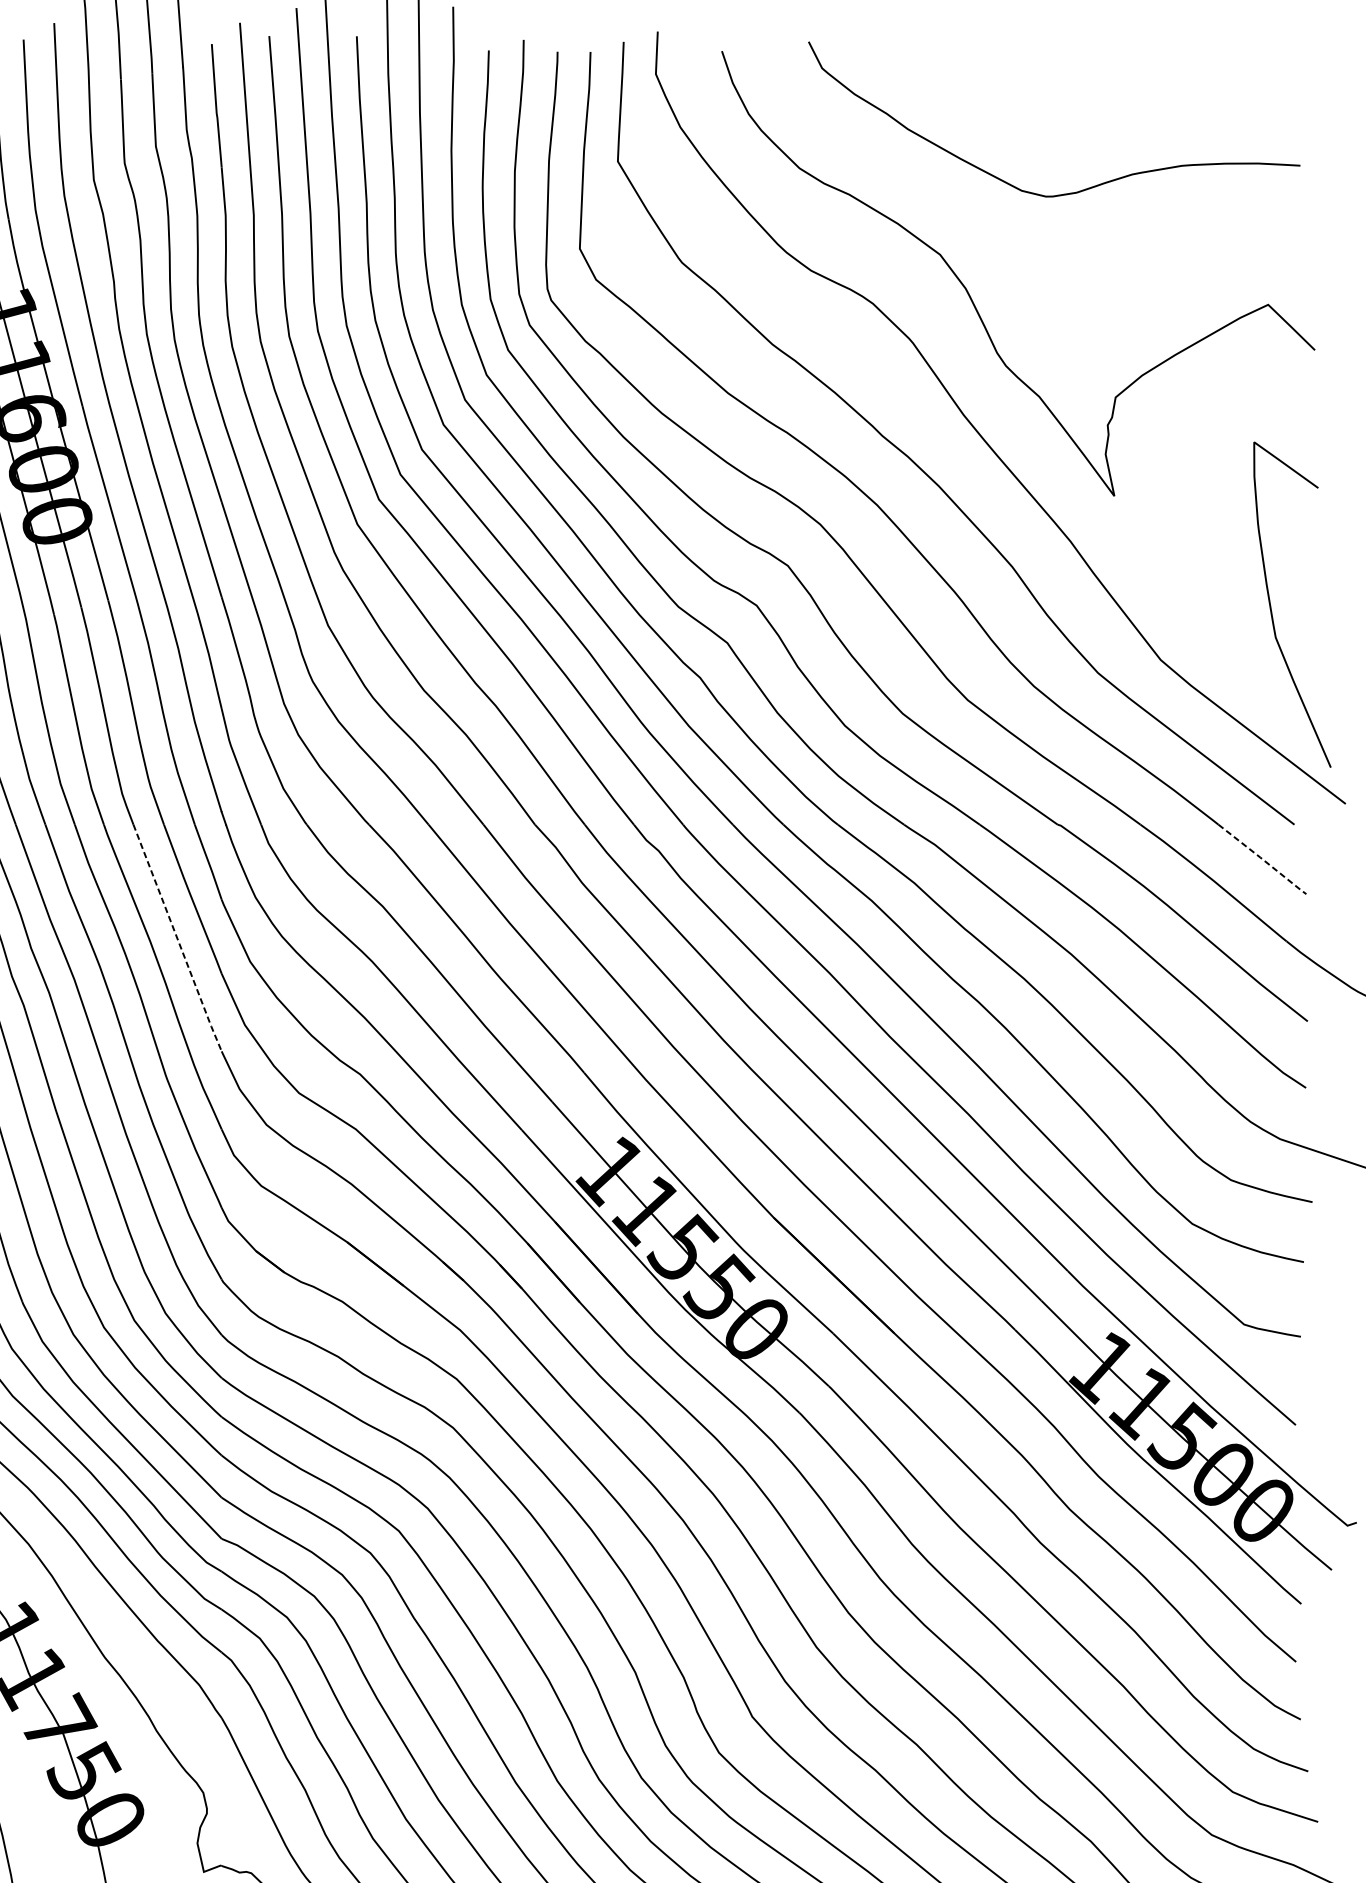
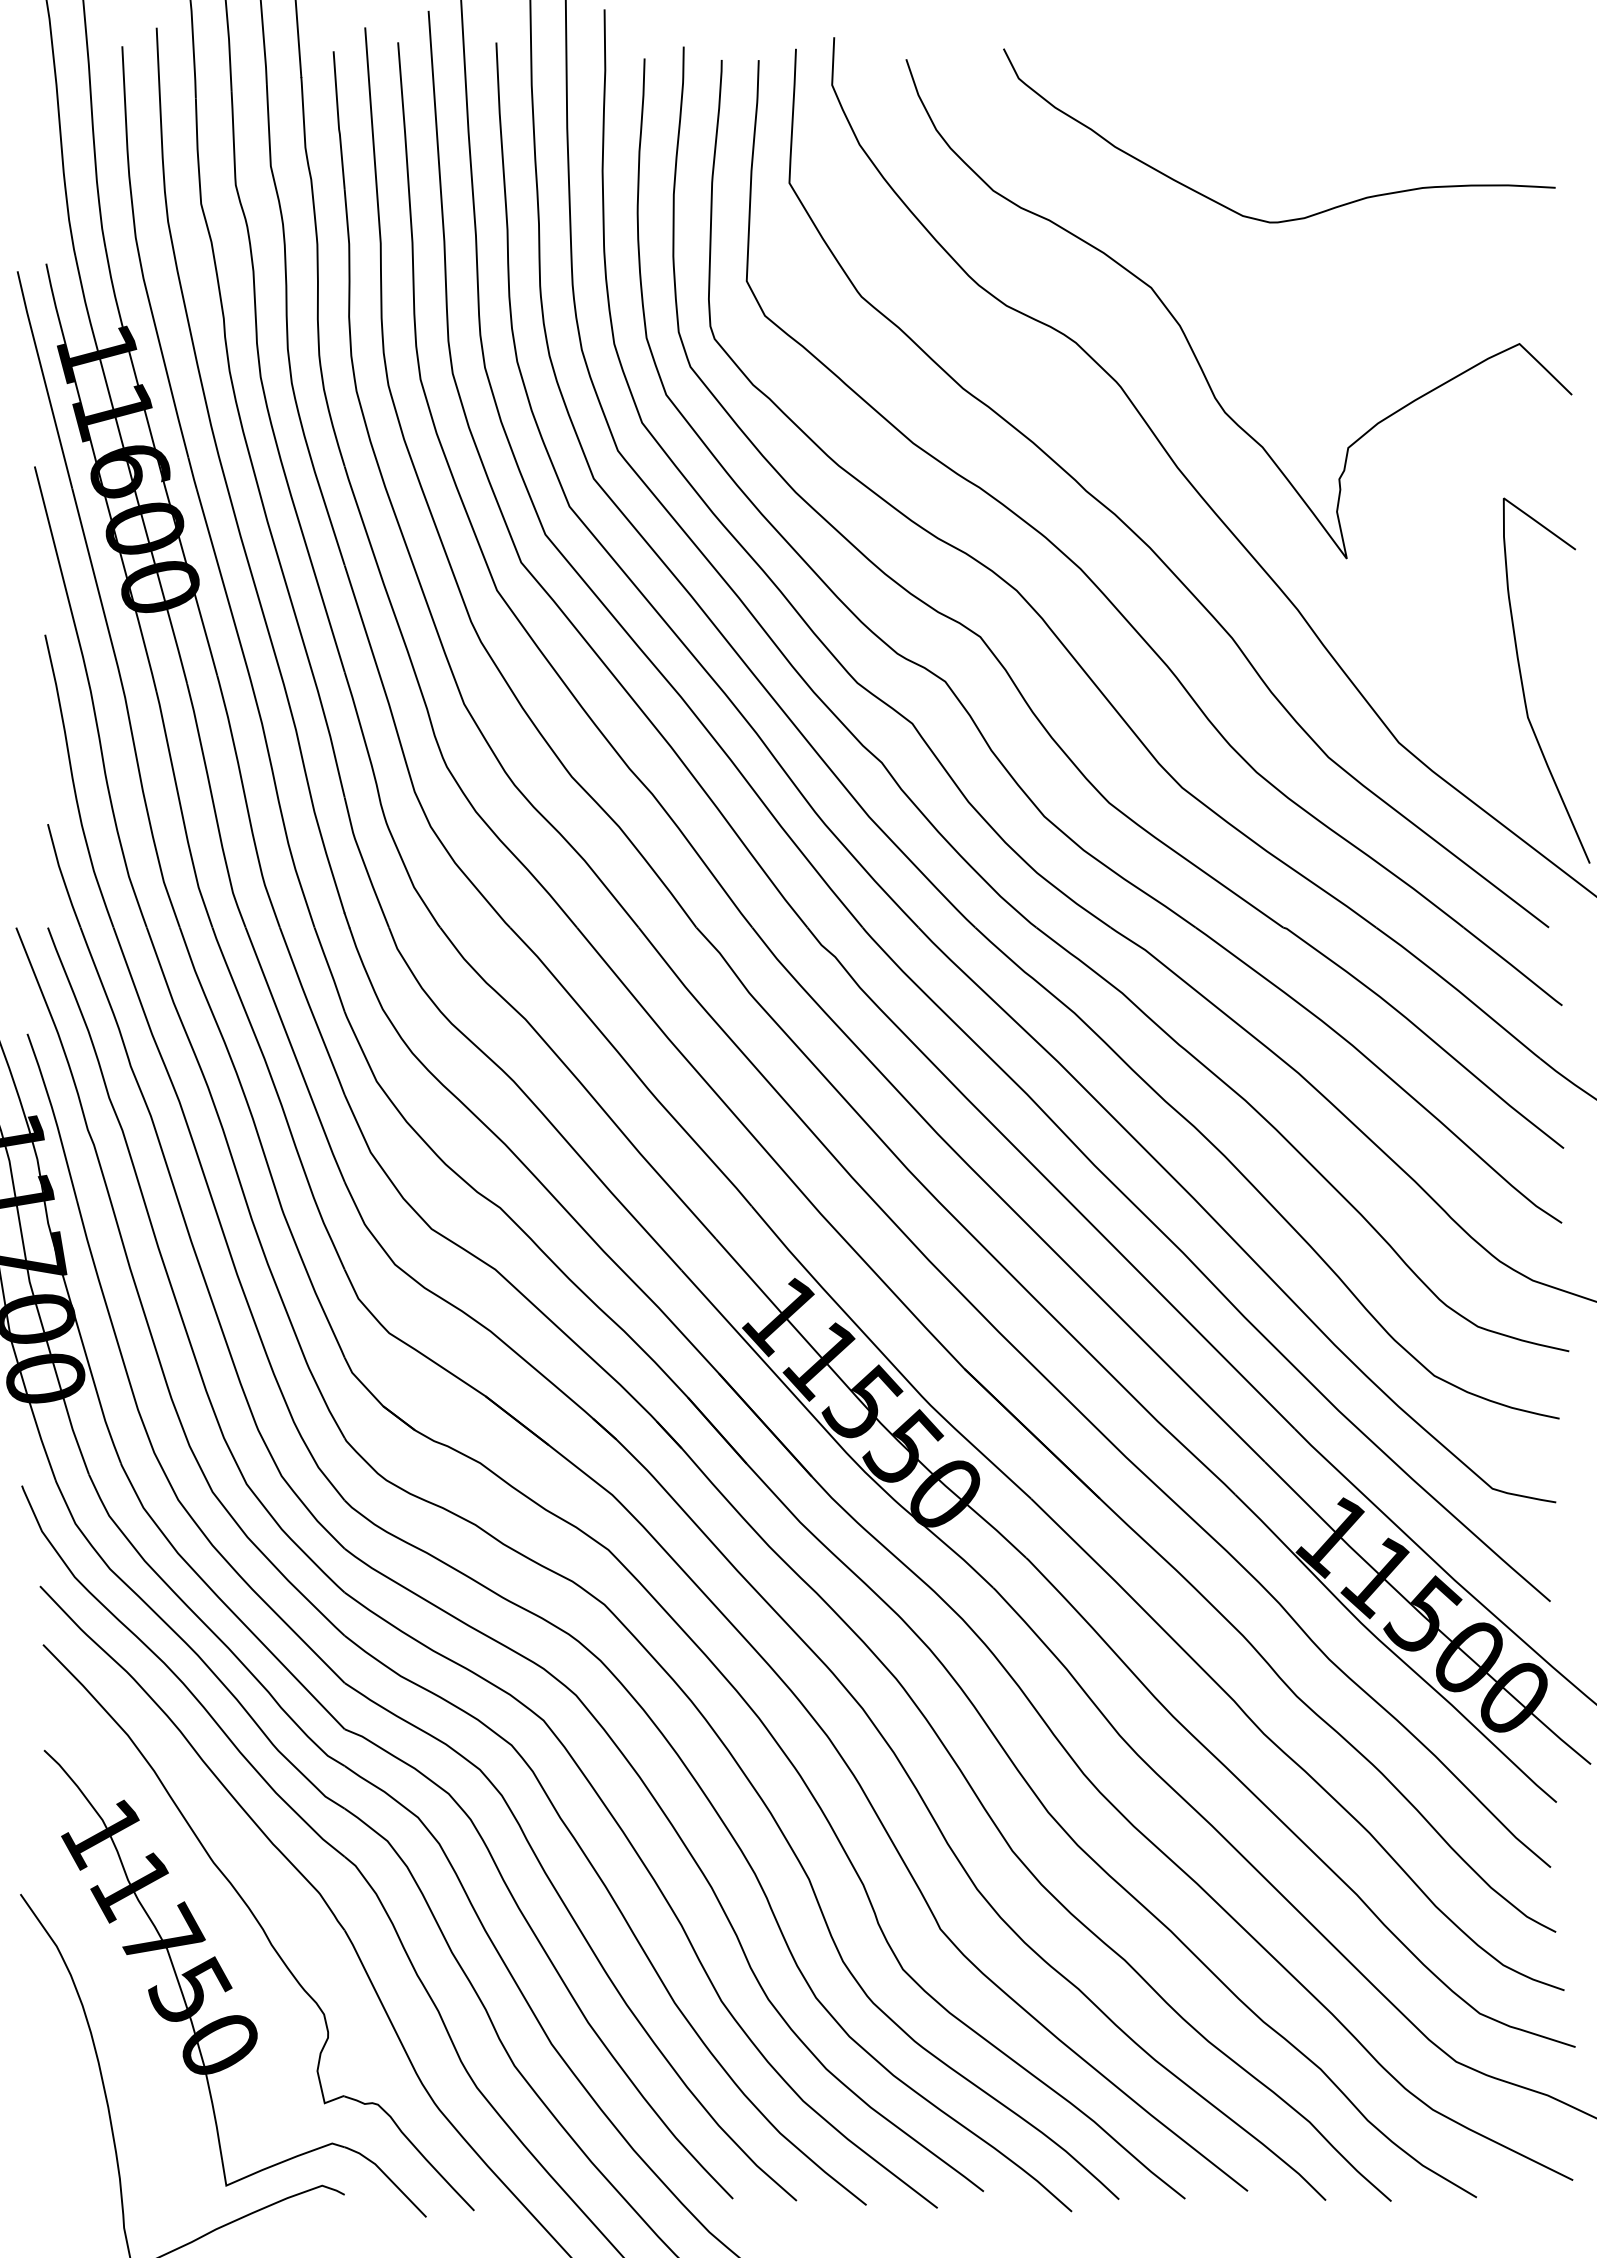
line: (1262, 859) -> (1513, 966), dashed -> solid
line: (177, 939) -> (295, 1056), dashed -> solid

